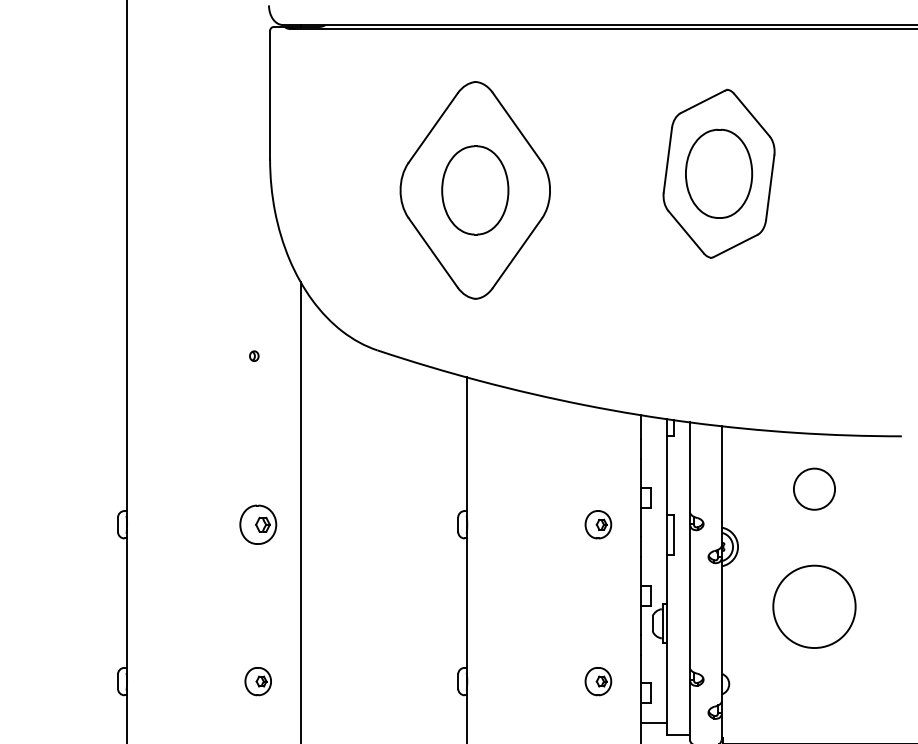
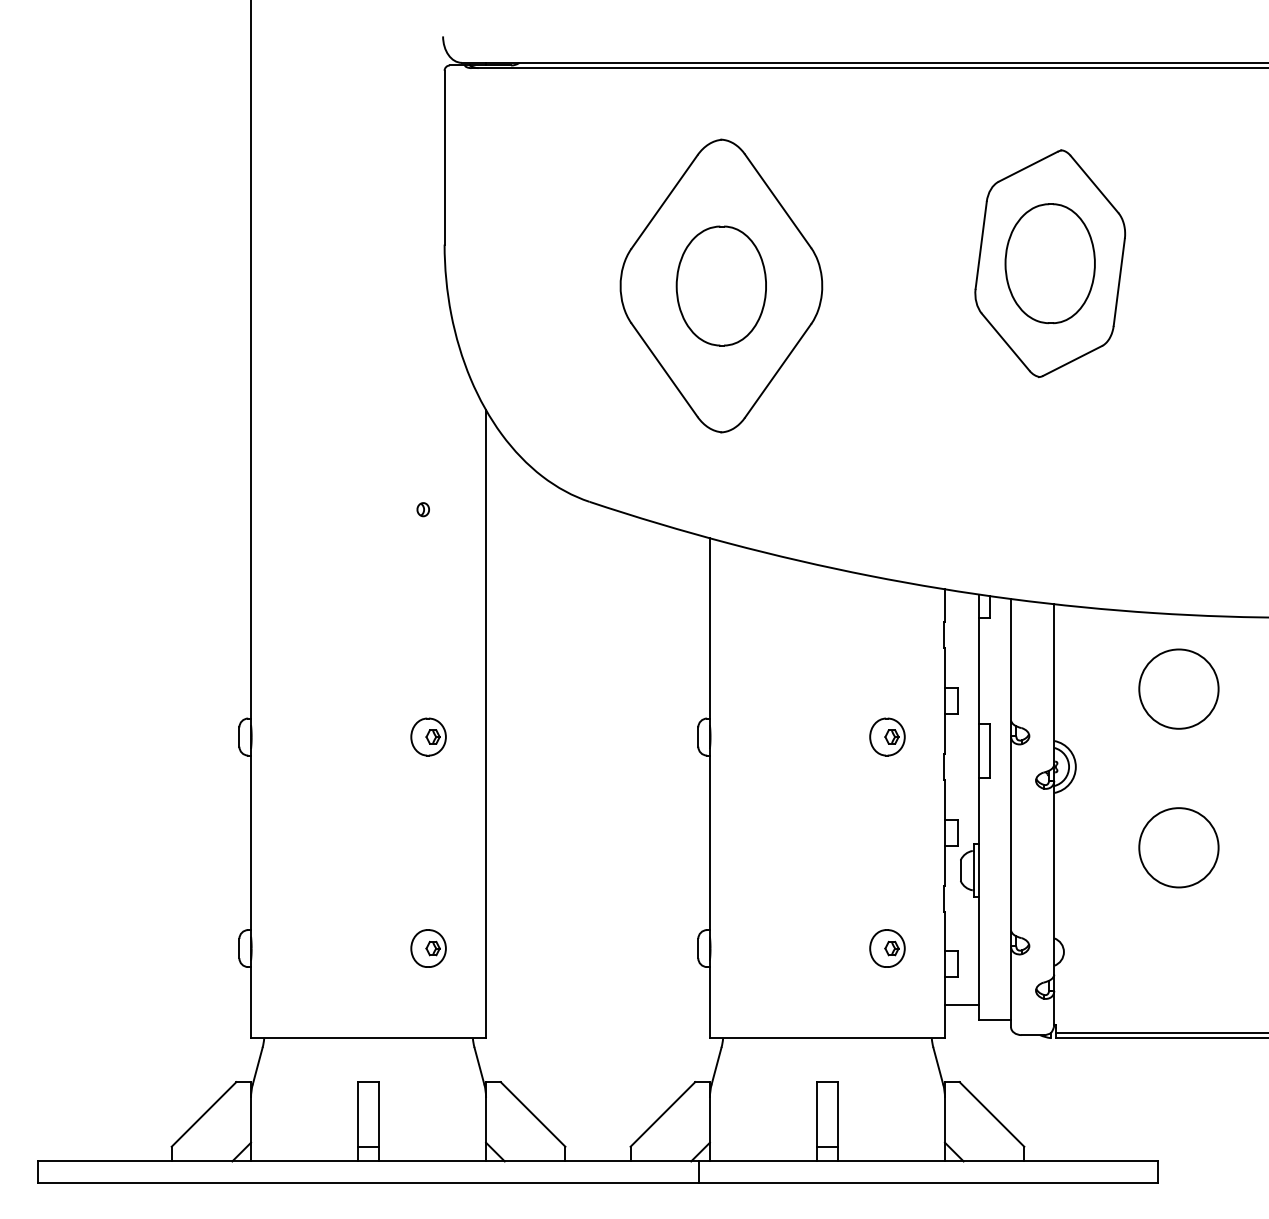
circle: (814, 488) -> (1178, 688), size x1.43
part: (258, 524) -> (428, 736), size x0.71
circle: (814, 606) -> (1178, 847), size x0.71

